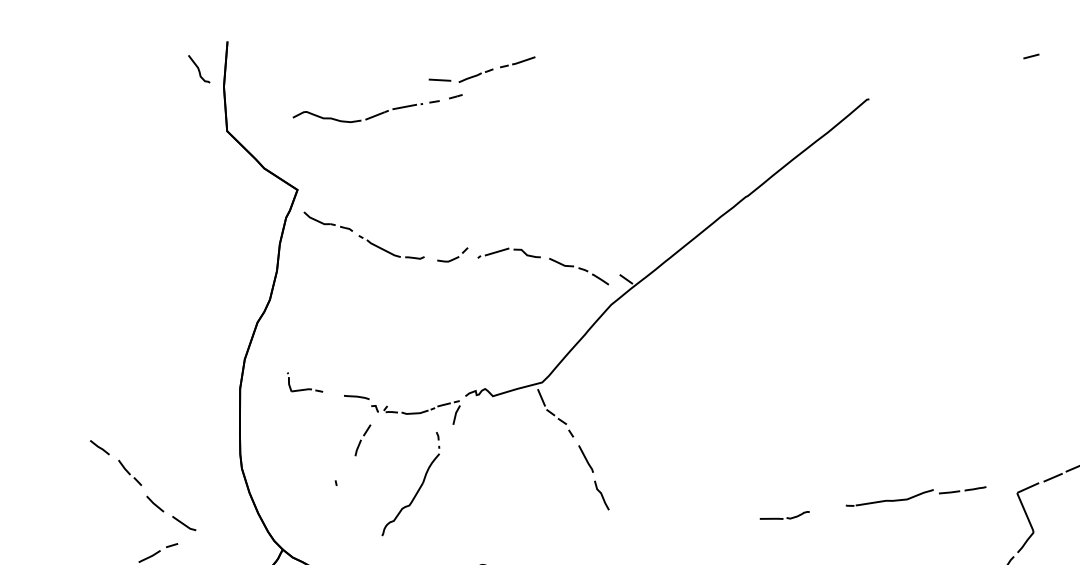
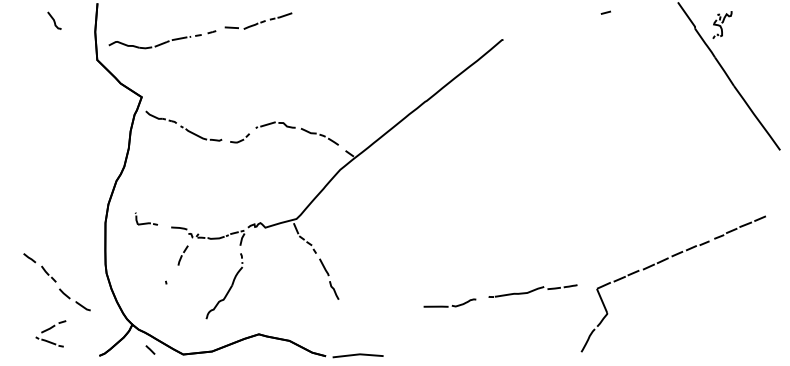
curve: (199, 68) -> (54, 20), moved
part: (377, 108) -> (162, 39), moved
part: (542, 266) -> (296, 133), moved
part: (410, 484) -> (224, 286), moved
part: (142, 486) -> (56, 282), moved
part: (784, 514) -> (449, 302), size x1.67

